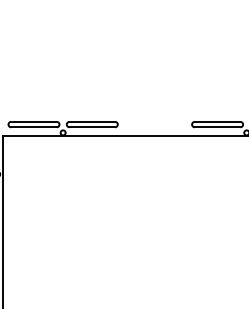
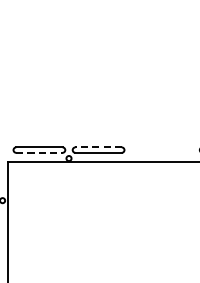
line: (92, 121) -> (98, 146), solid -> dashed
line: (34, 127) -> (39, 153), solid -> dashed

